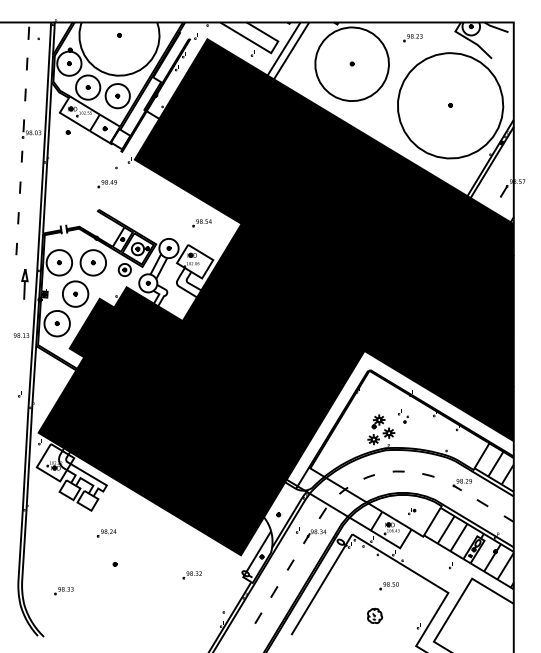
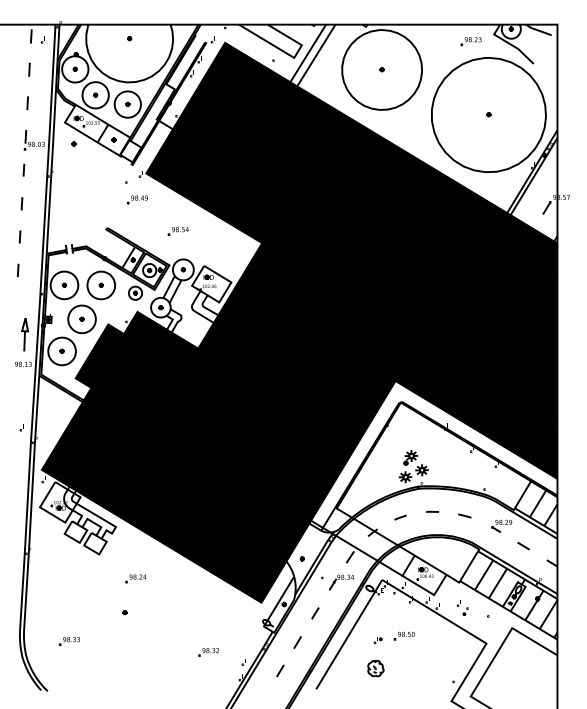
part: (412, 38) -> (470, 41), moved
part: (106, 183) -> (136, 199), moved
part: (201, 223) -> (177, 231), moved
part: (24, 284) -> (24, 334), moved
part: (403, 415) -> (462, 607), moved
part: (411, 511) -> (377, 640), moved
part: (106, 532) -> (135, 578), moved
part: (192, 575) -> (208, 652), moved
part: (388, 585) -> (403, 635), moved
part: (374, 615) -> (375, 668), moved

